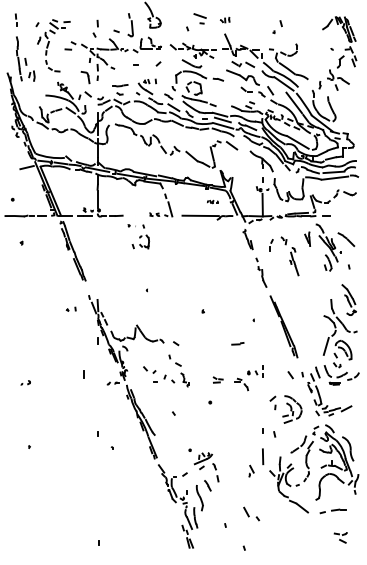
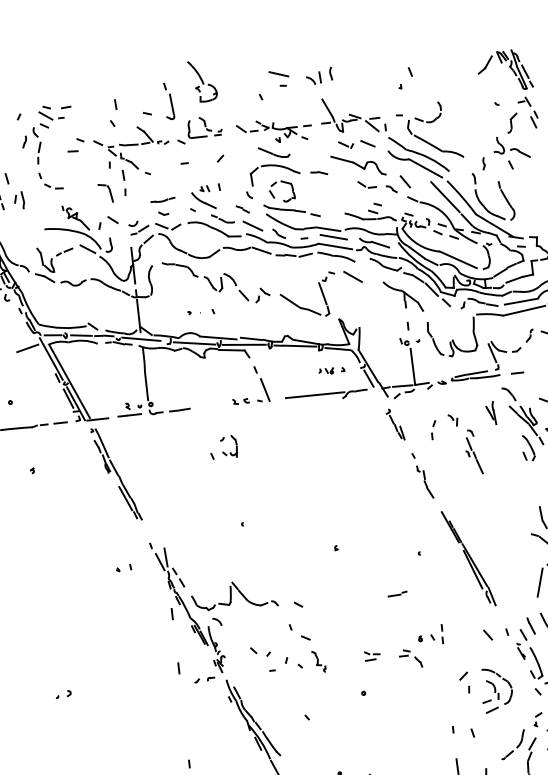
part: (224, 19) -> (318, 75), size x1.67
part: (212, 201) -> (331, 369), size x1.43
part: (135, 226) -> (200, 312), moved
line: (83, 374) -> (177, 668), moved

